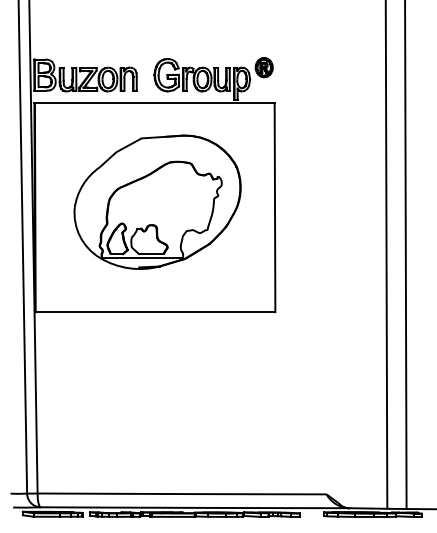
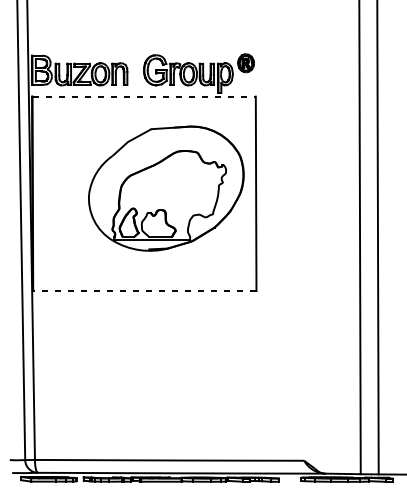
line: (154, 103) -> (143, 96), solid -> dashed
part: (157, 201) -> (166, 187), moved
line: (155, 312) -> (144, 291), solid -> dashed

